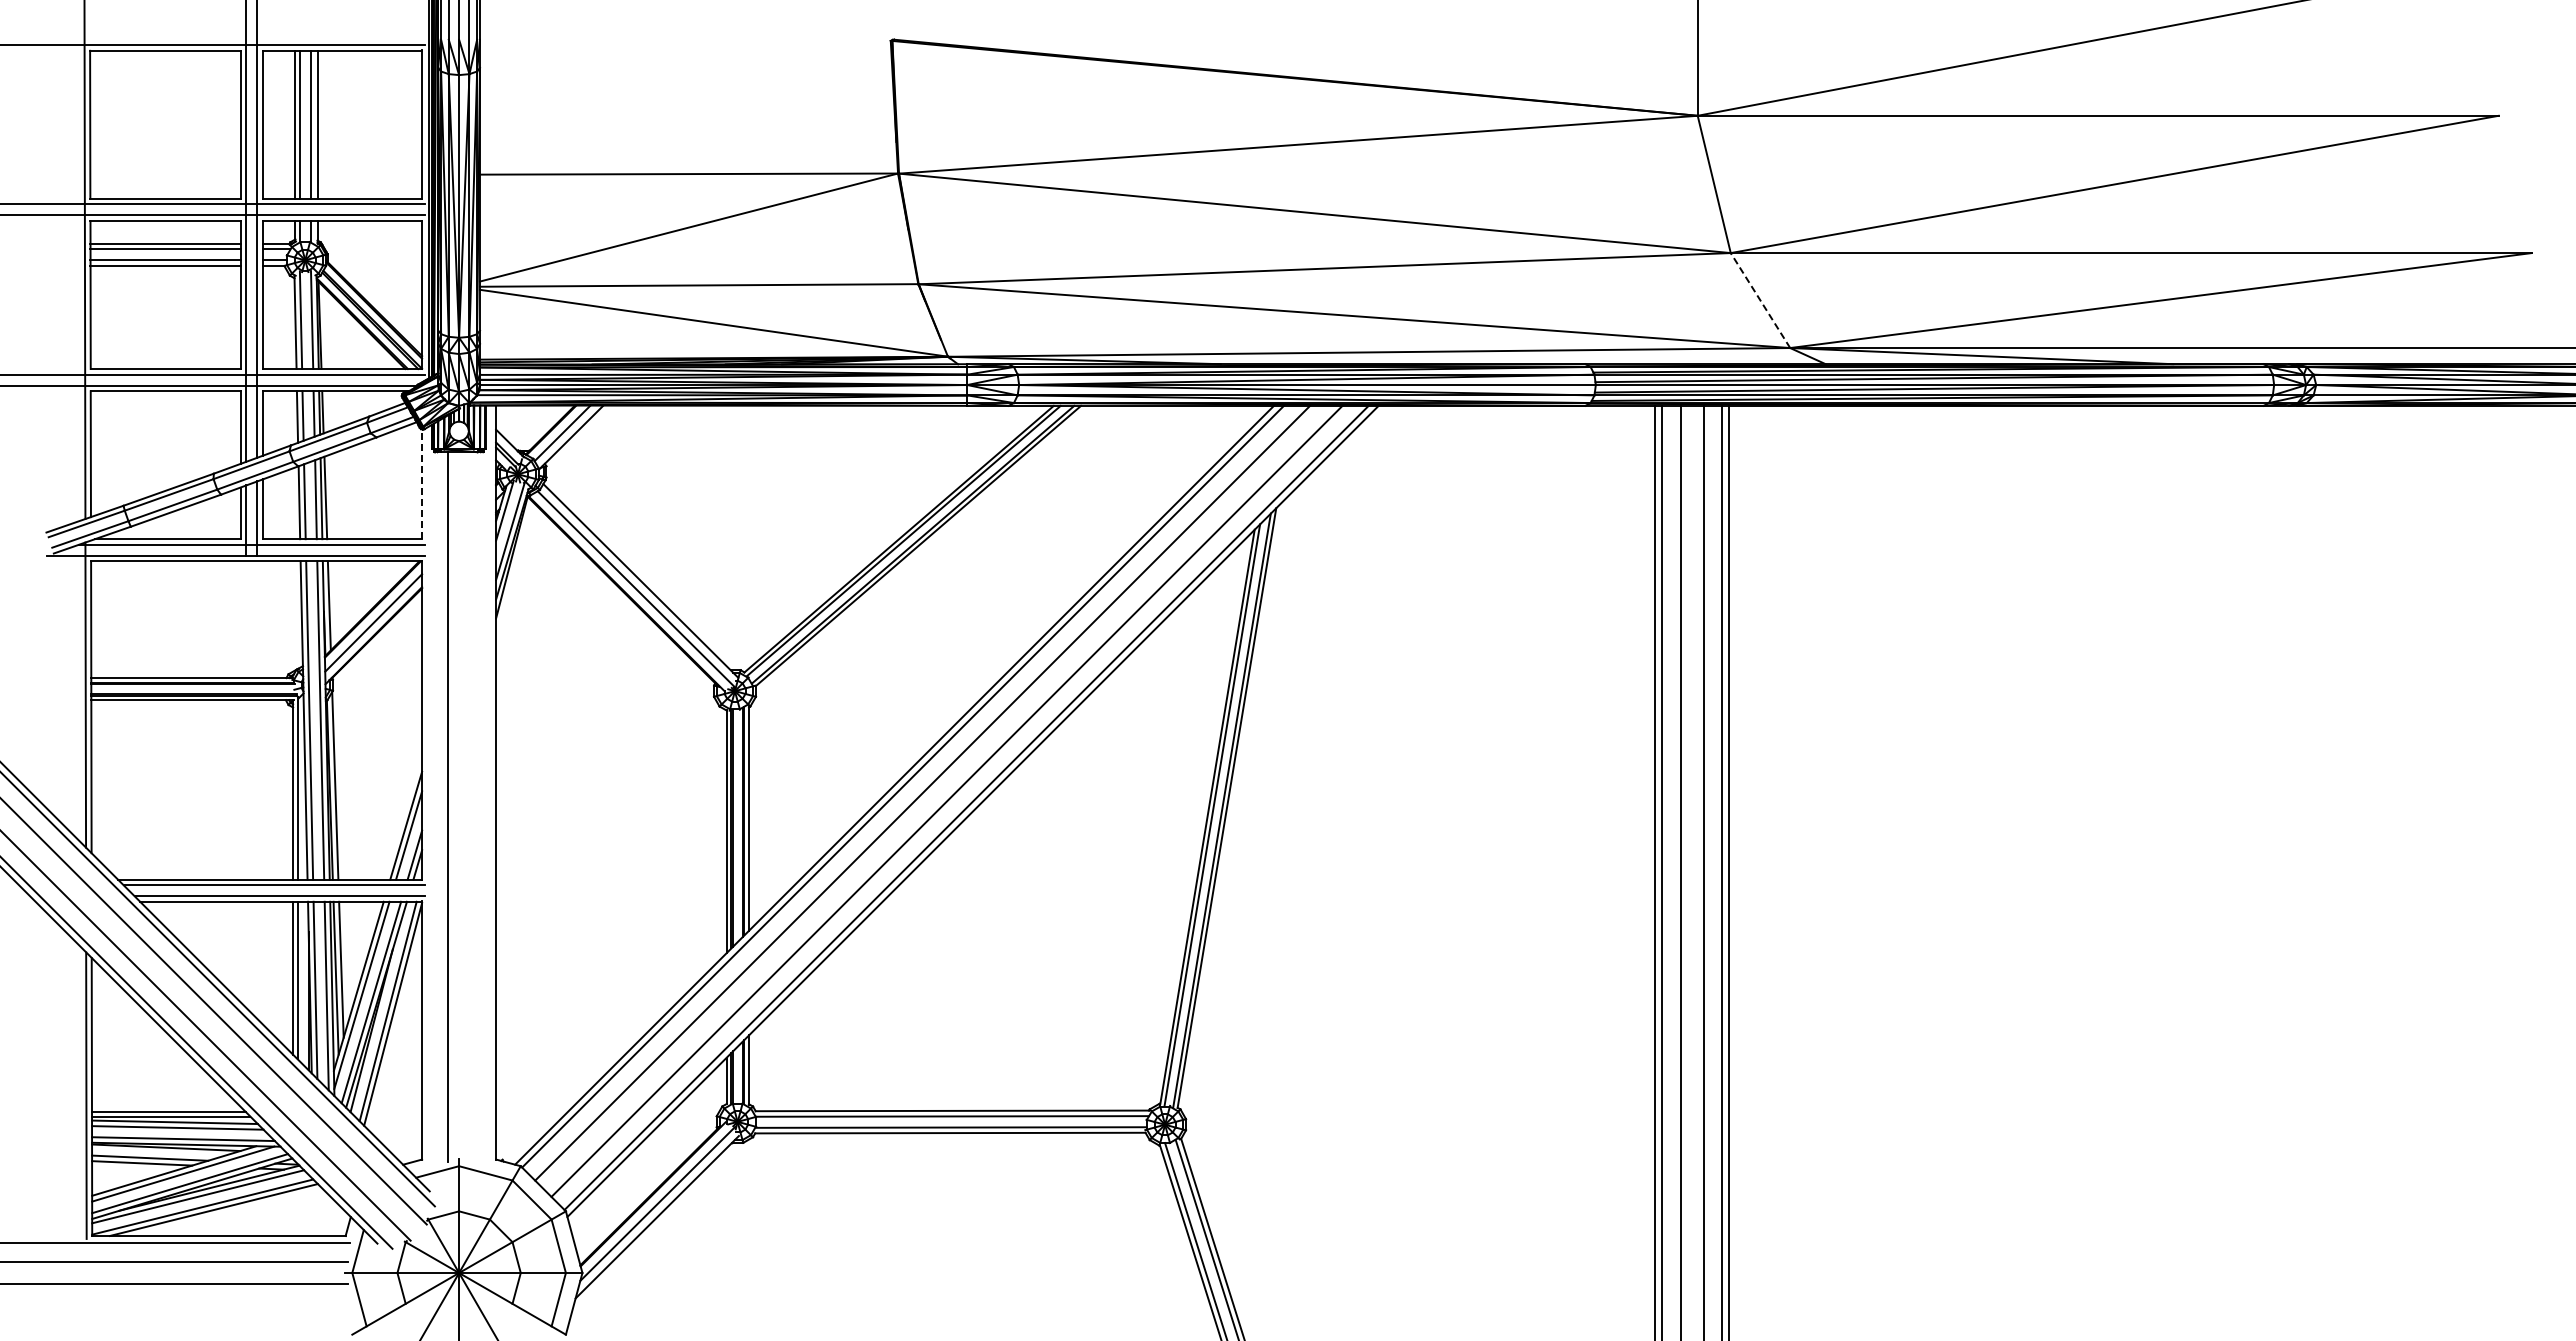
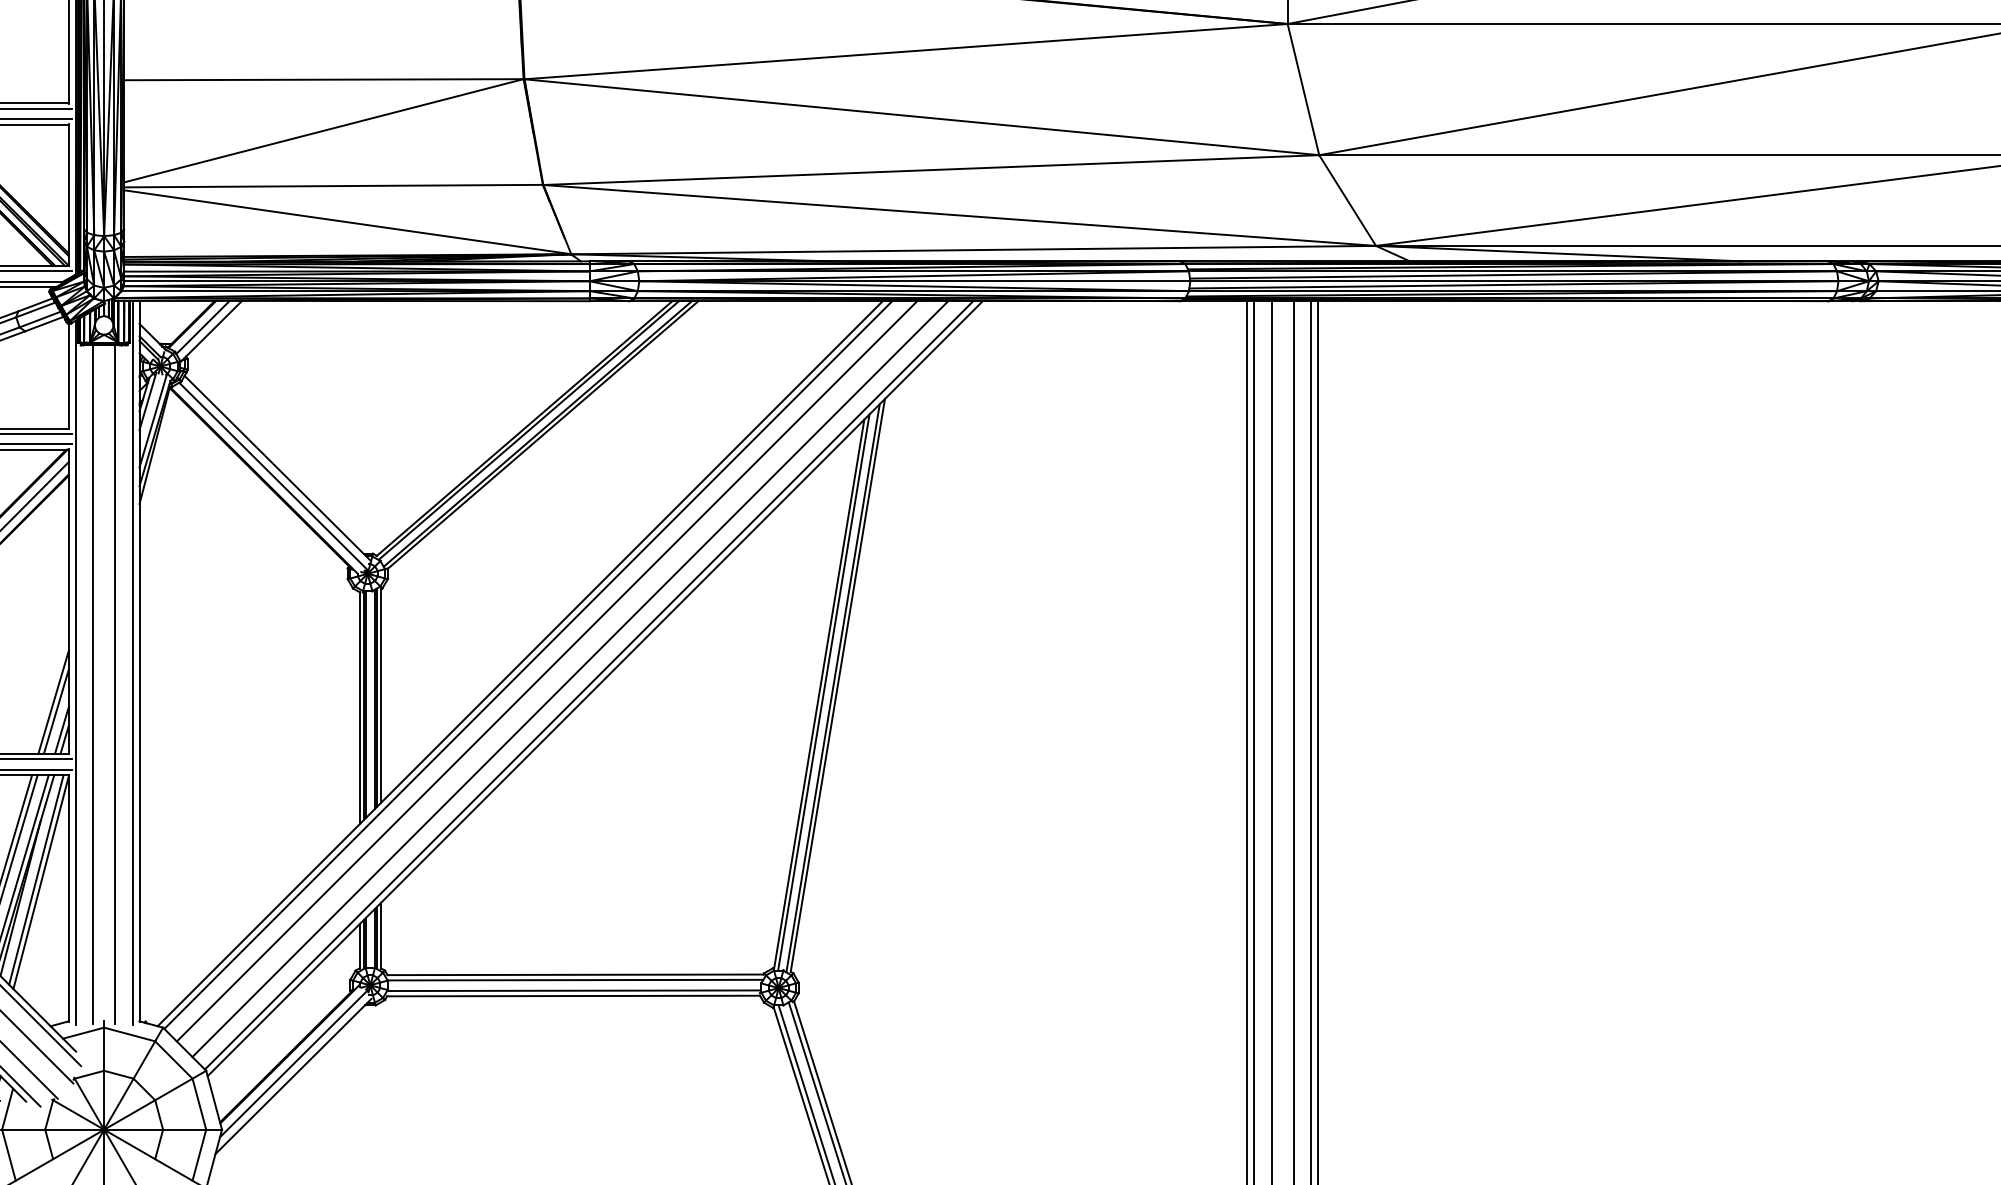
line: (1760, 300) -> (1347, 200), dashed -> solid
line: (422, 483) -> (69, 375), dashed -> solid
line: (489, 784) -> (133, 662), added
line: (429, 794) -> (75, 672), added
line: (470, 807) -> (115, 684), added

